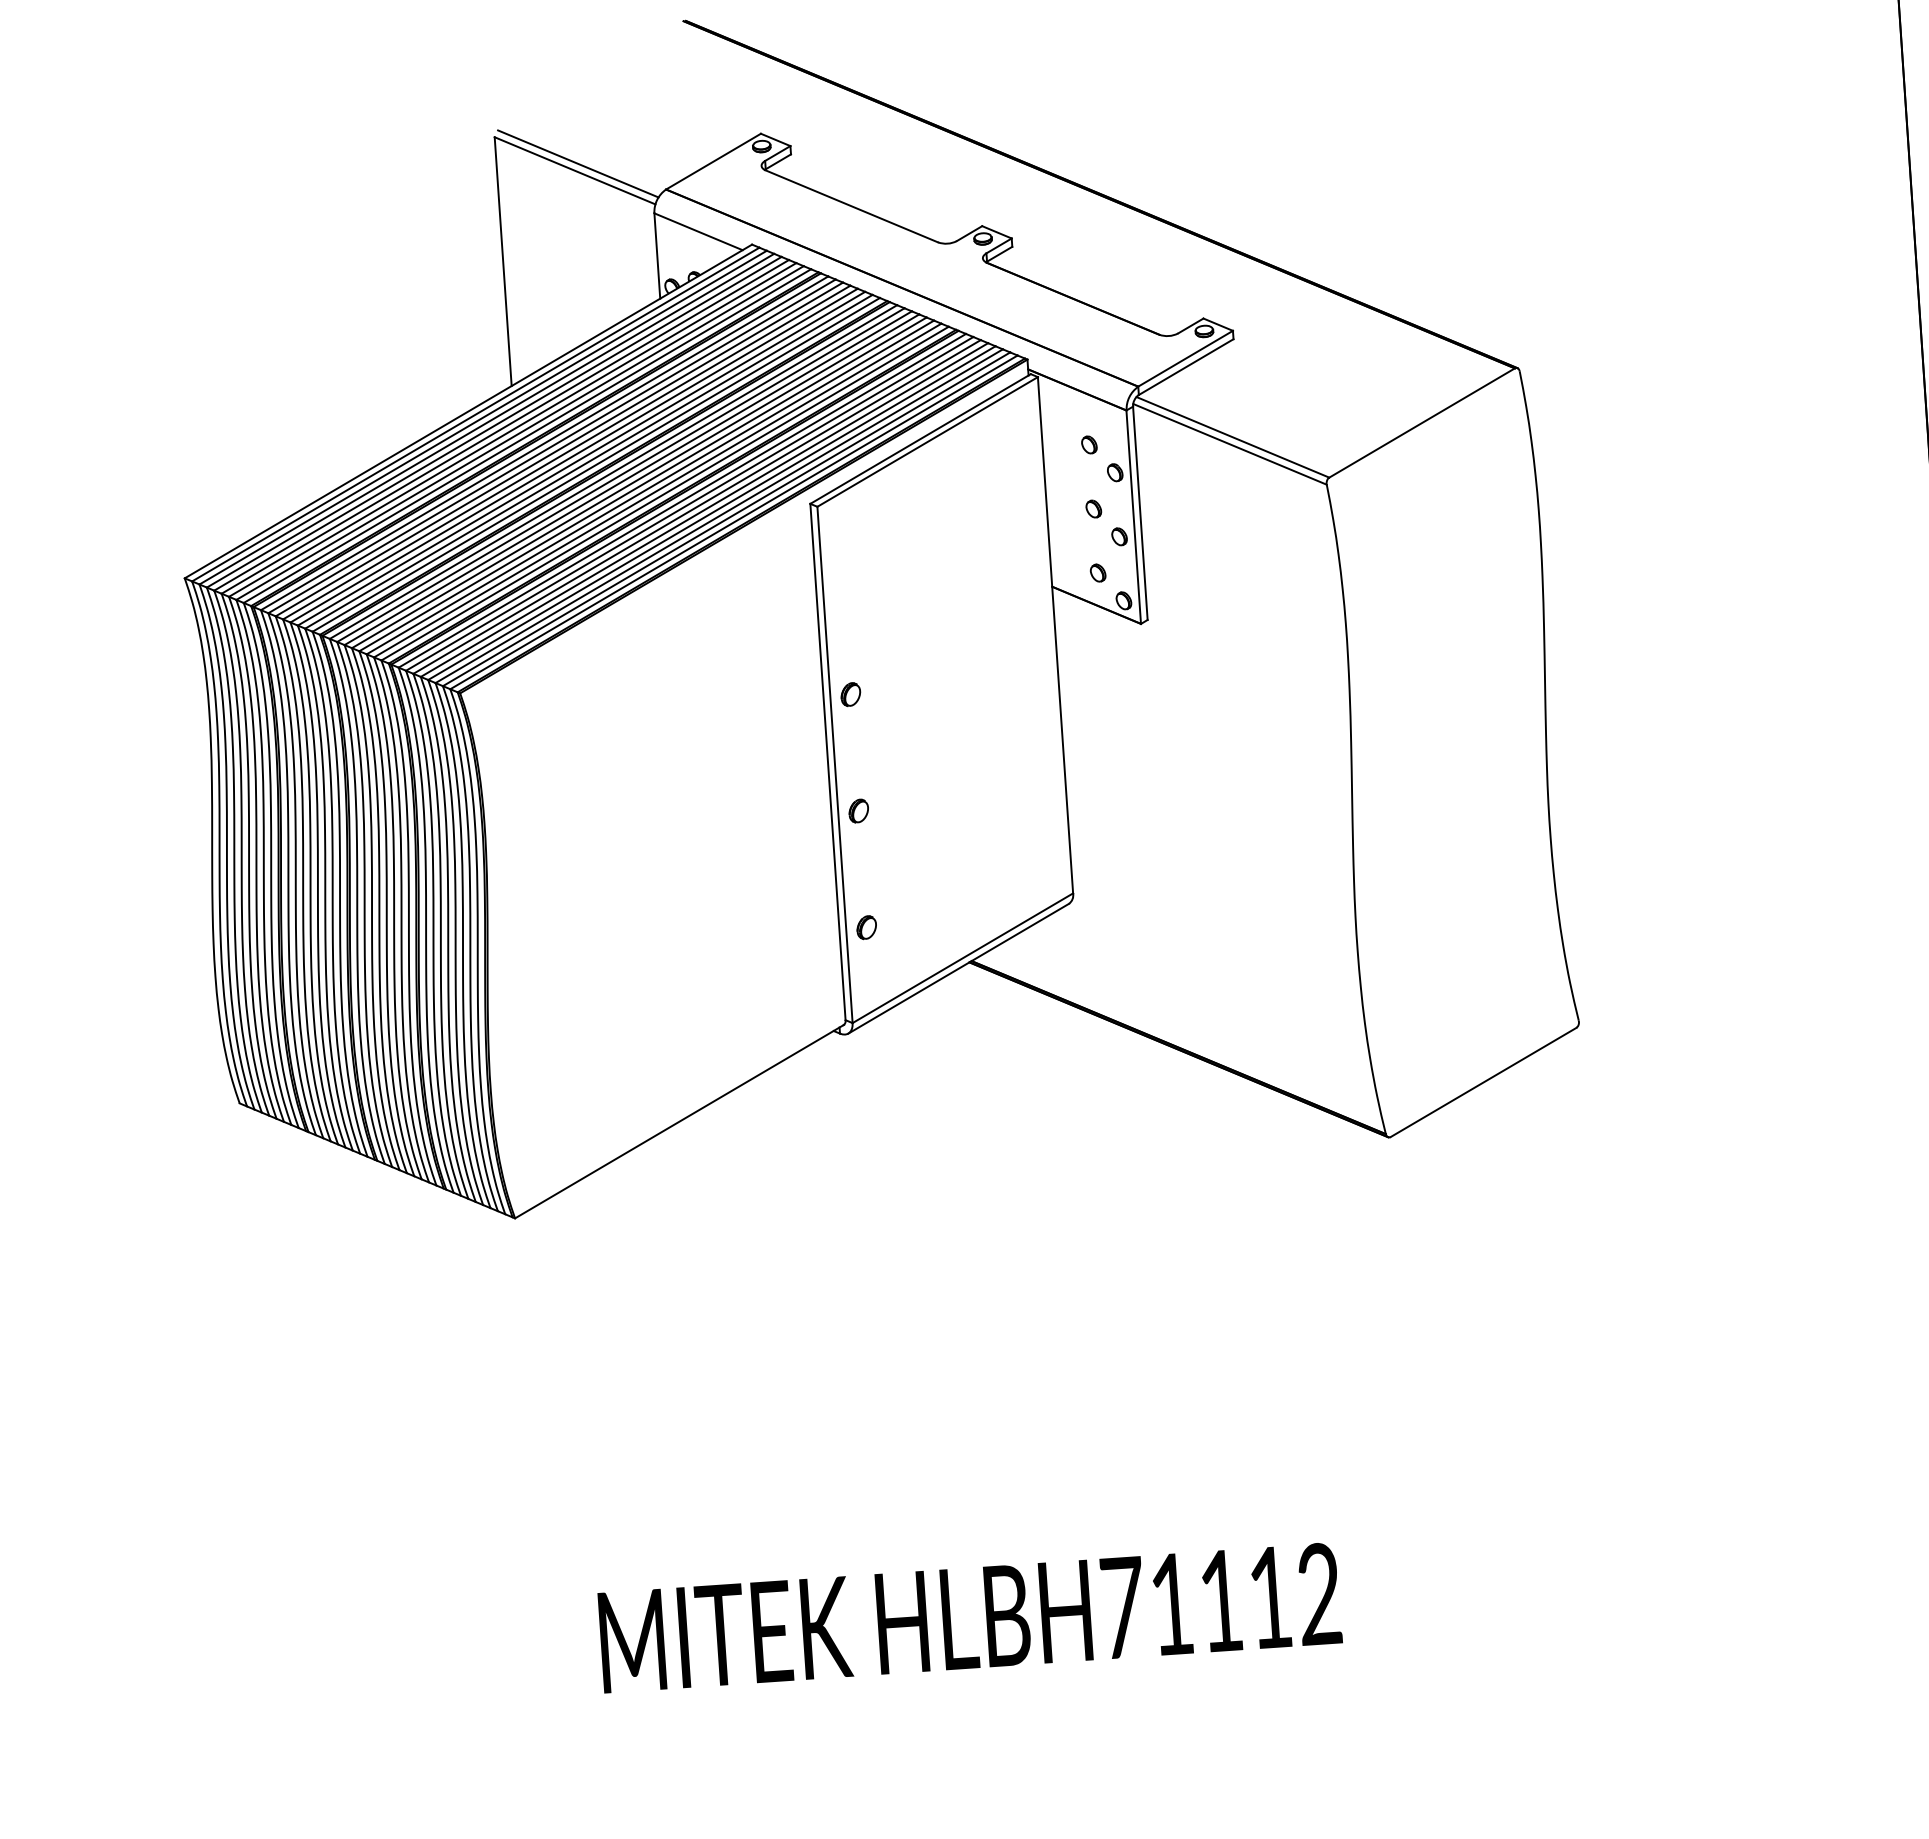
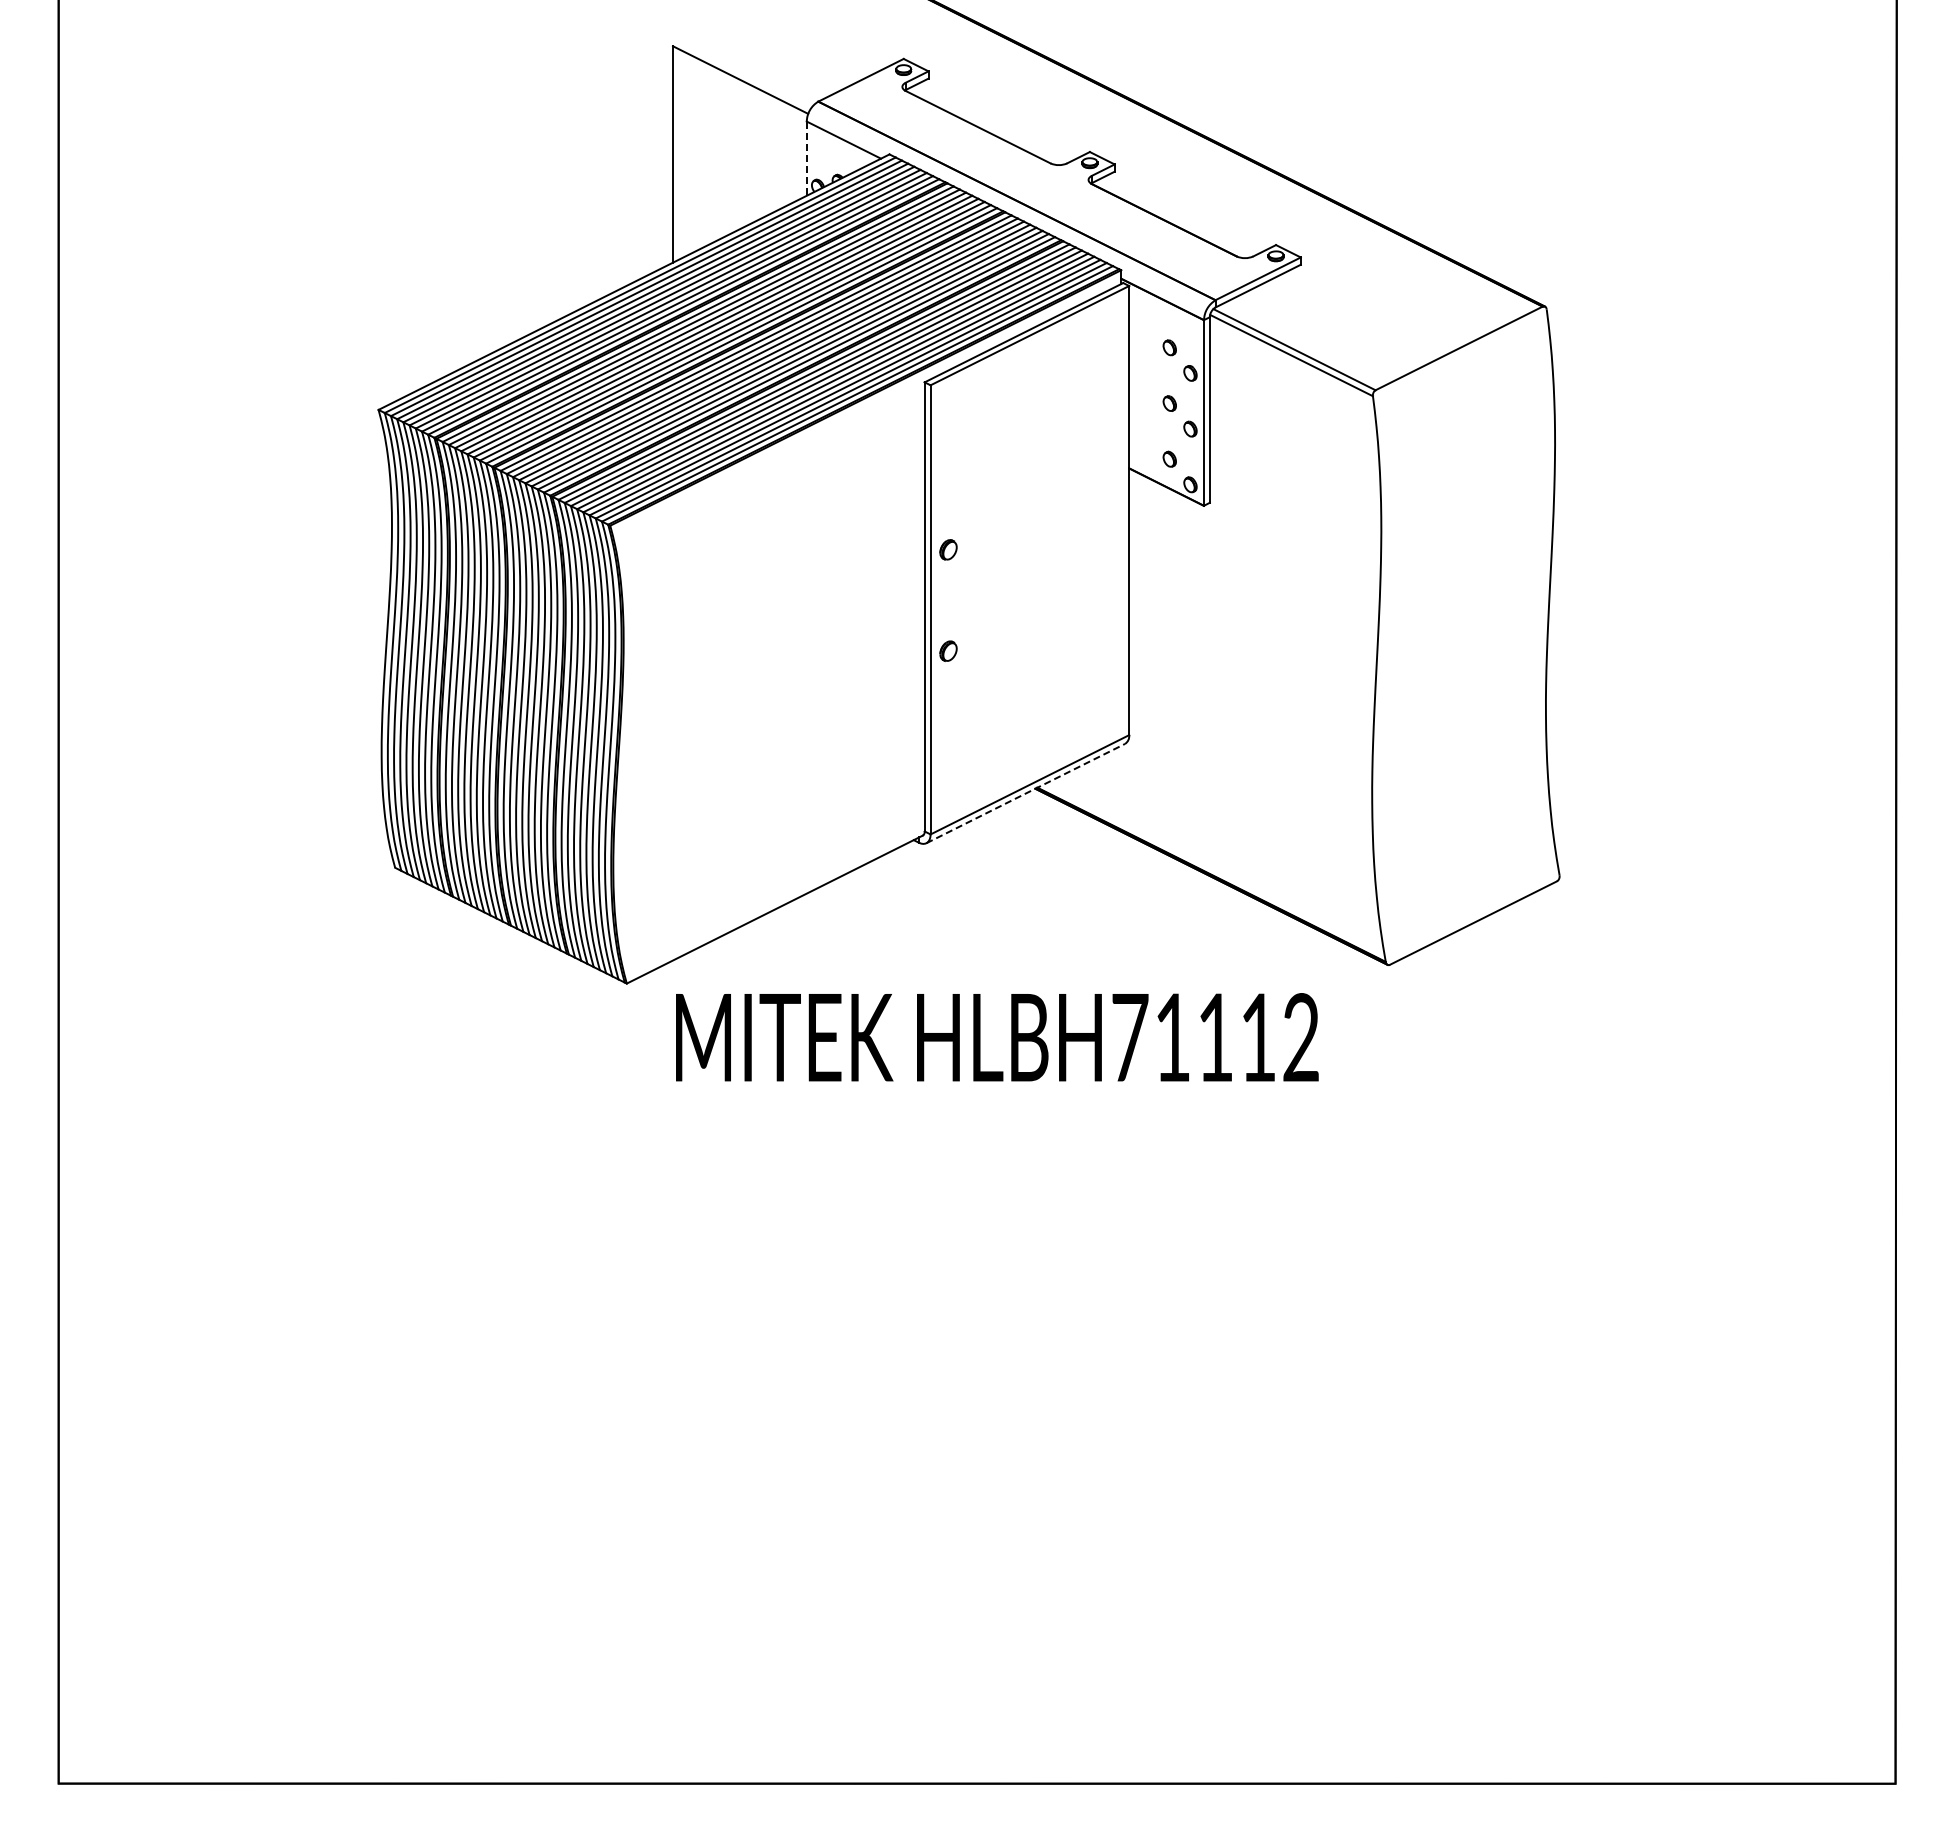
line: (577, 164) -> (743, 74), removed
line: (657, 256) -> (806, 159), solid -> dashed
part: (866, 927) -> (948, 752), removed
line: (959, 968) -> (1026, 793), solid -> dashed
text: (970, 1617) -> (997, 1037), moved

